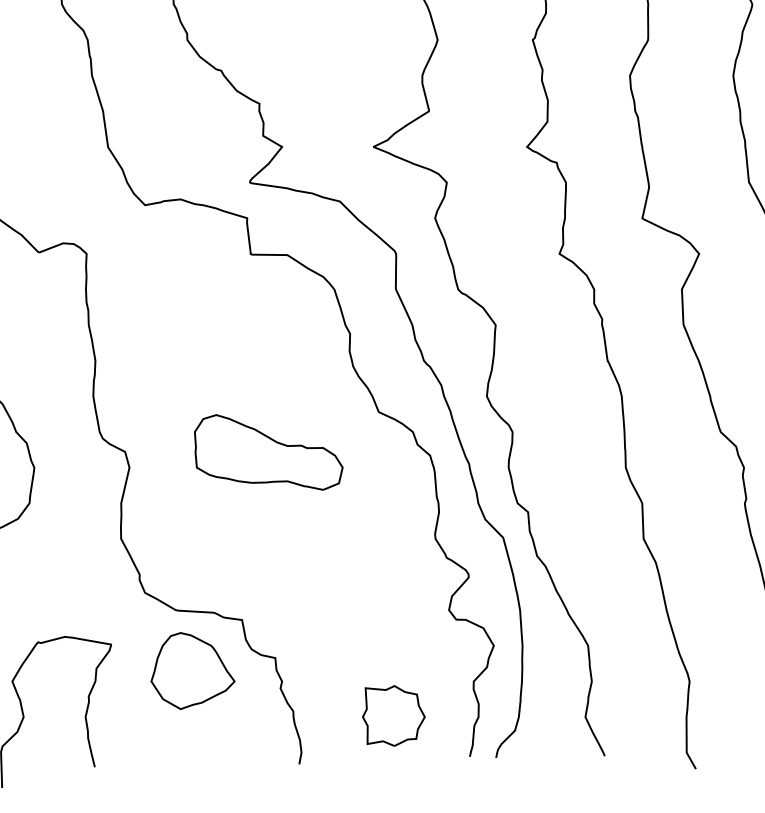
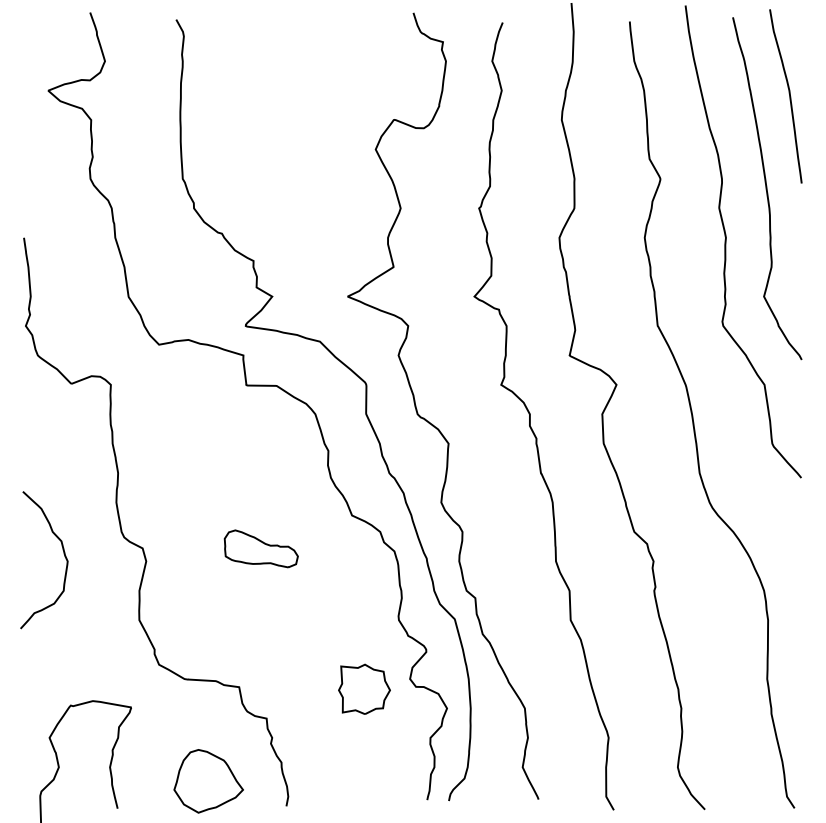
part: (269, 452) -> (261, 548), size x0.6
part: (192, 671) -> (208, 781), moved
part: (393, 714) -> (364, 688), moved

